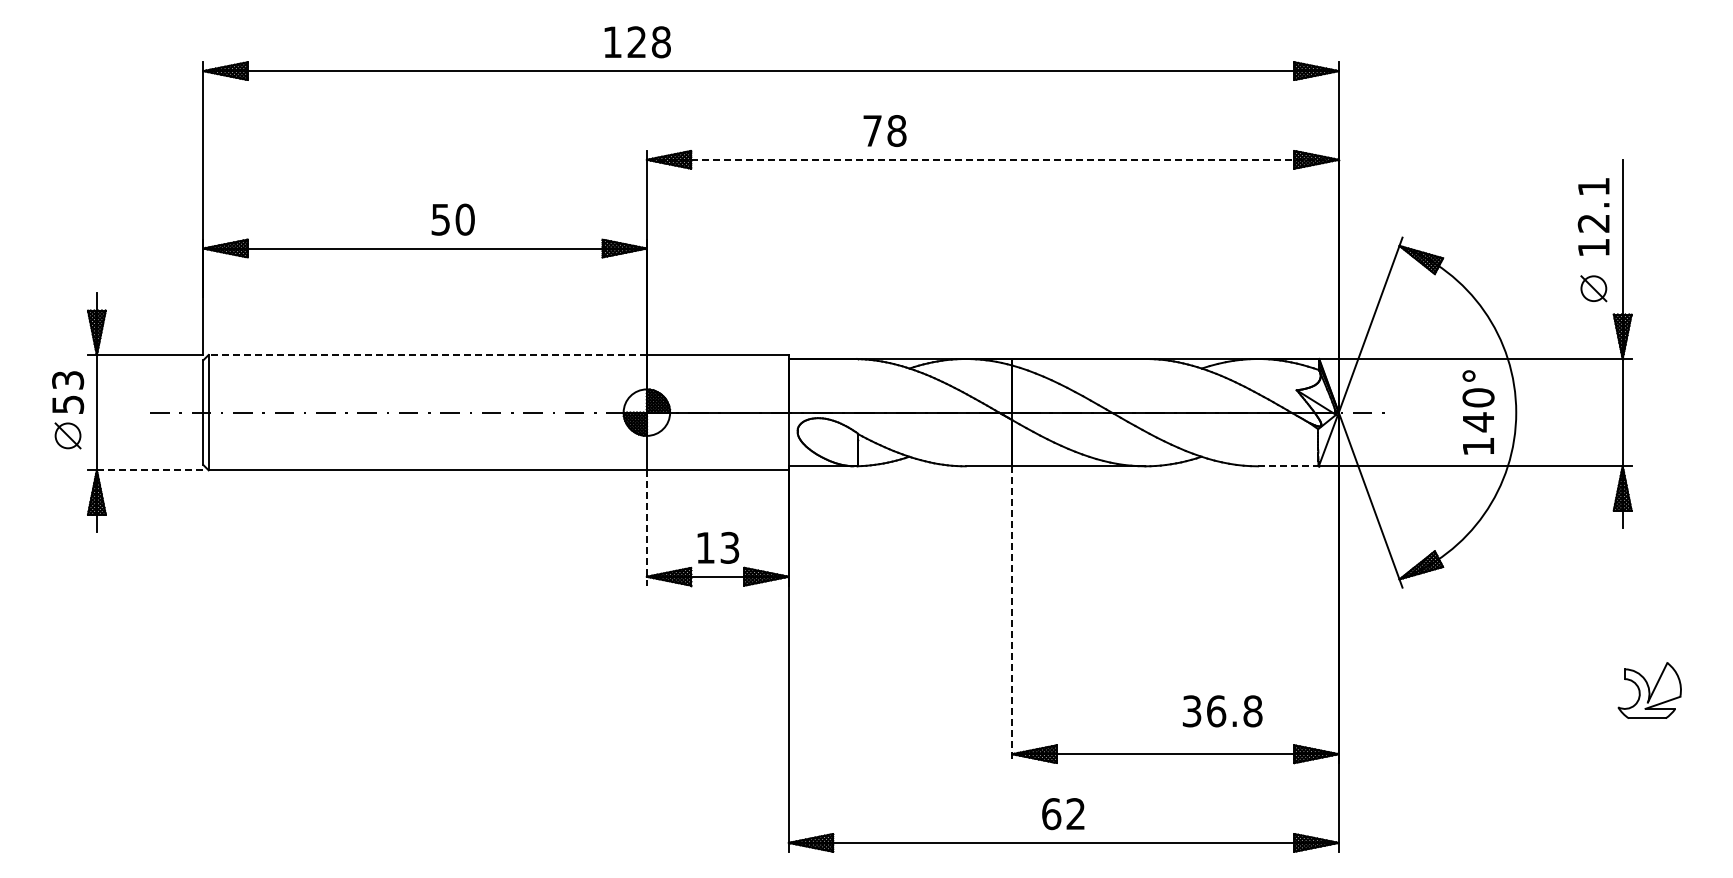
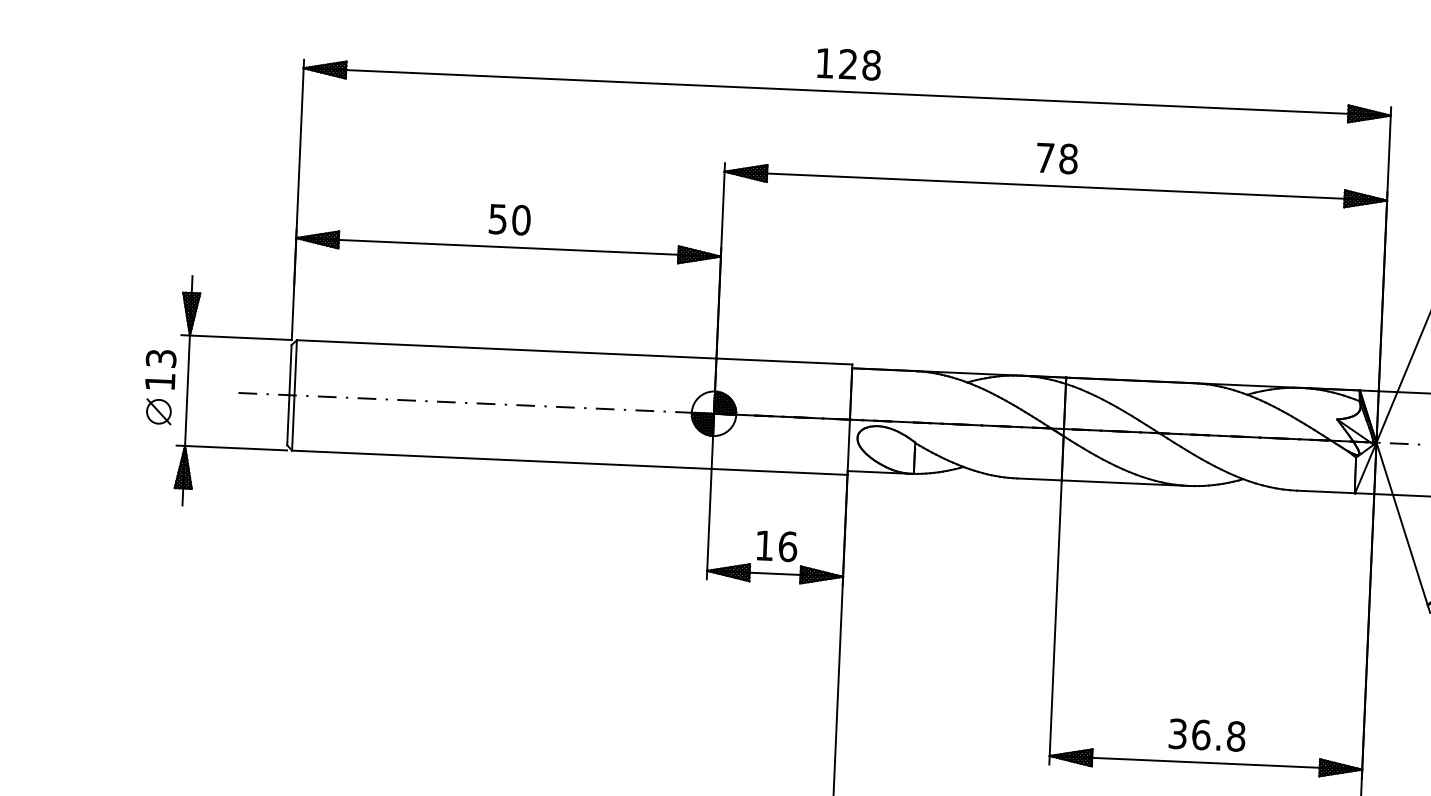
text: (637, 42) -> (848, 64), moved
text: (884, 130) -> (1056, 158), moved
line: (992, 159) -> (1055, 185), dashed -> solid
text: (452, 219) -> (509, 219), moved
line: (427, 355) -> (506, 349), dashed -> solid
text: (68, 404) -> (160, 381), 53 -> 13
line: (1288, 466) -> (1326, 492), dashed -> solid
line: (149, 470) -> (235, 448), dashed -> solid
line: (646, 527) -> (708, 523), dashed -> solid
text: (729, 547) -> (787, 546), 13 -> 16
line: (1012, 615) -> (1055, 623), dashed -> solid
text: (1222, 711) -> (1207, 735), moved

